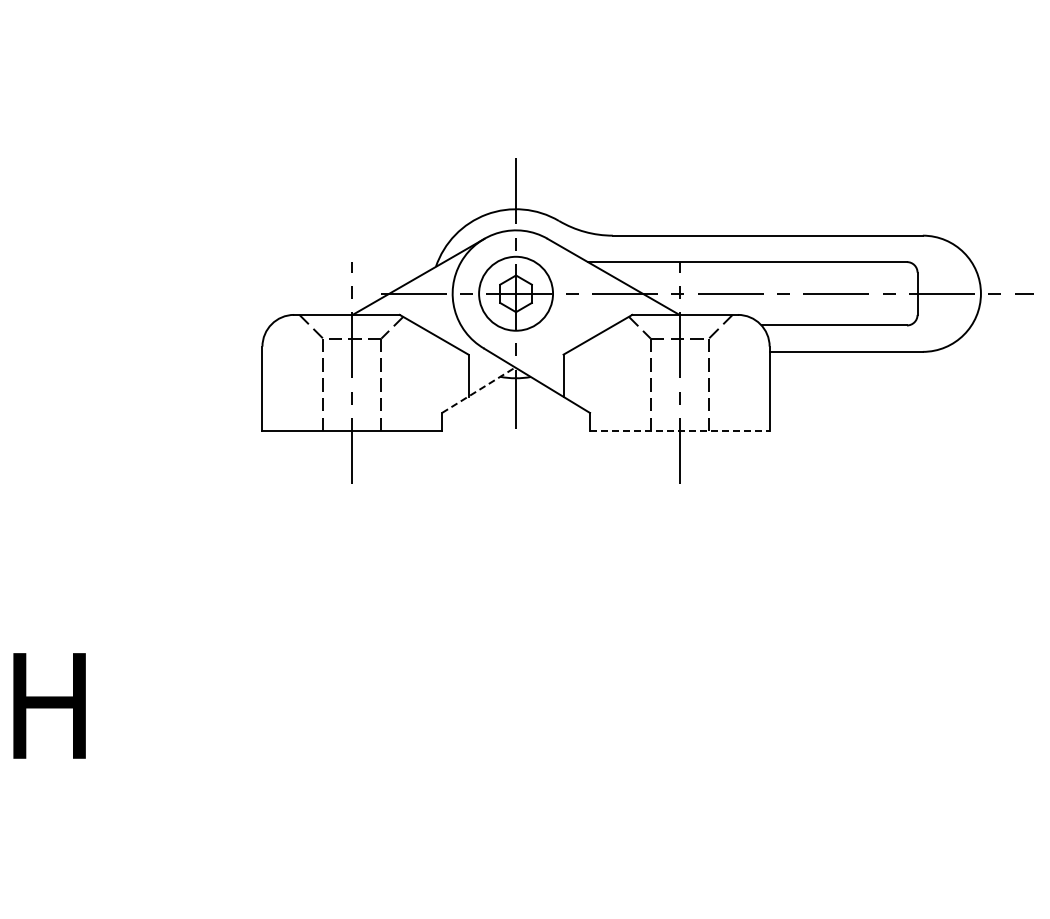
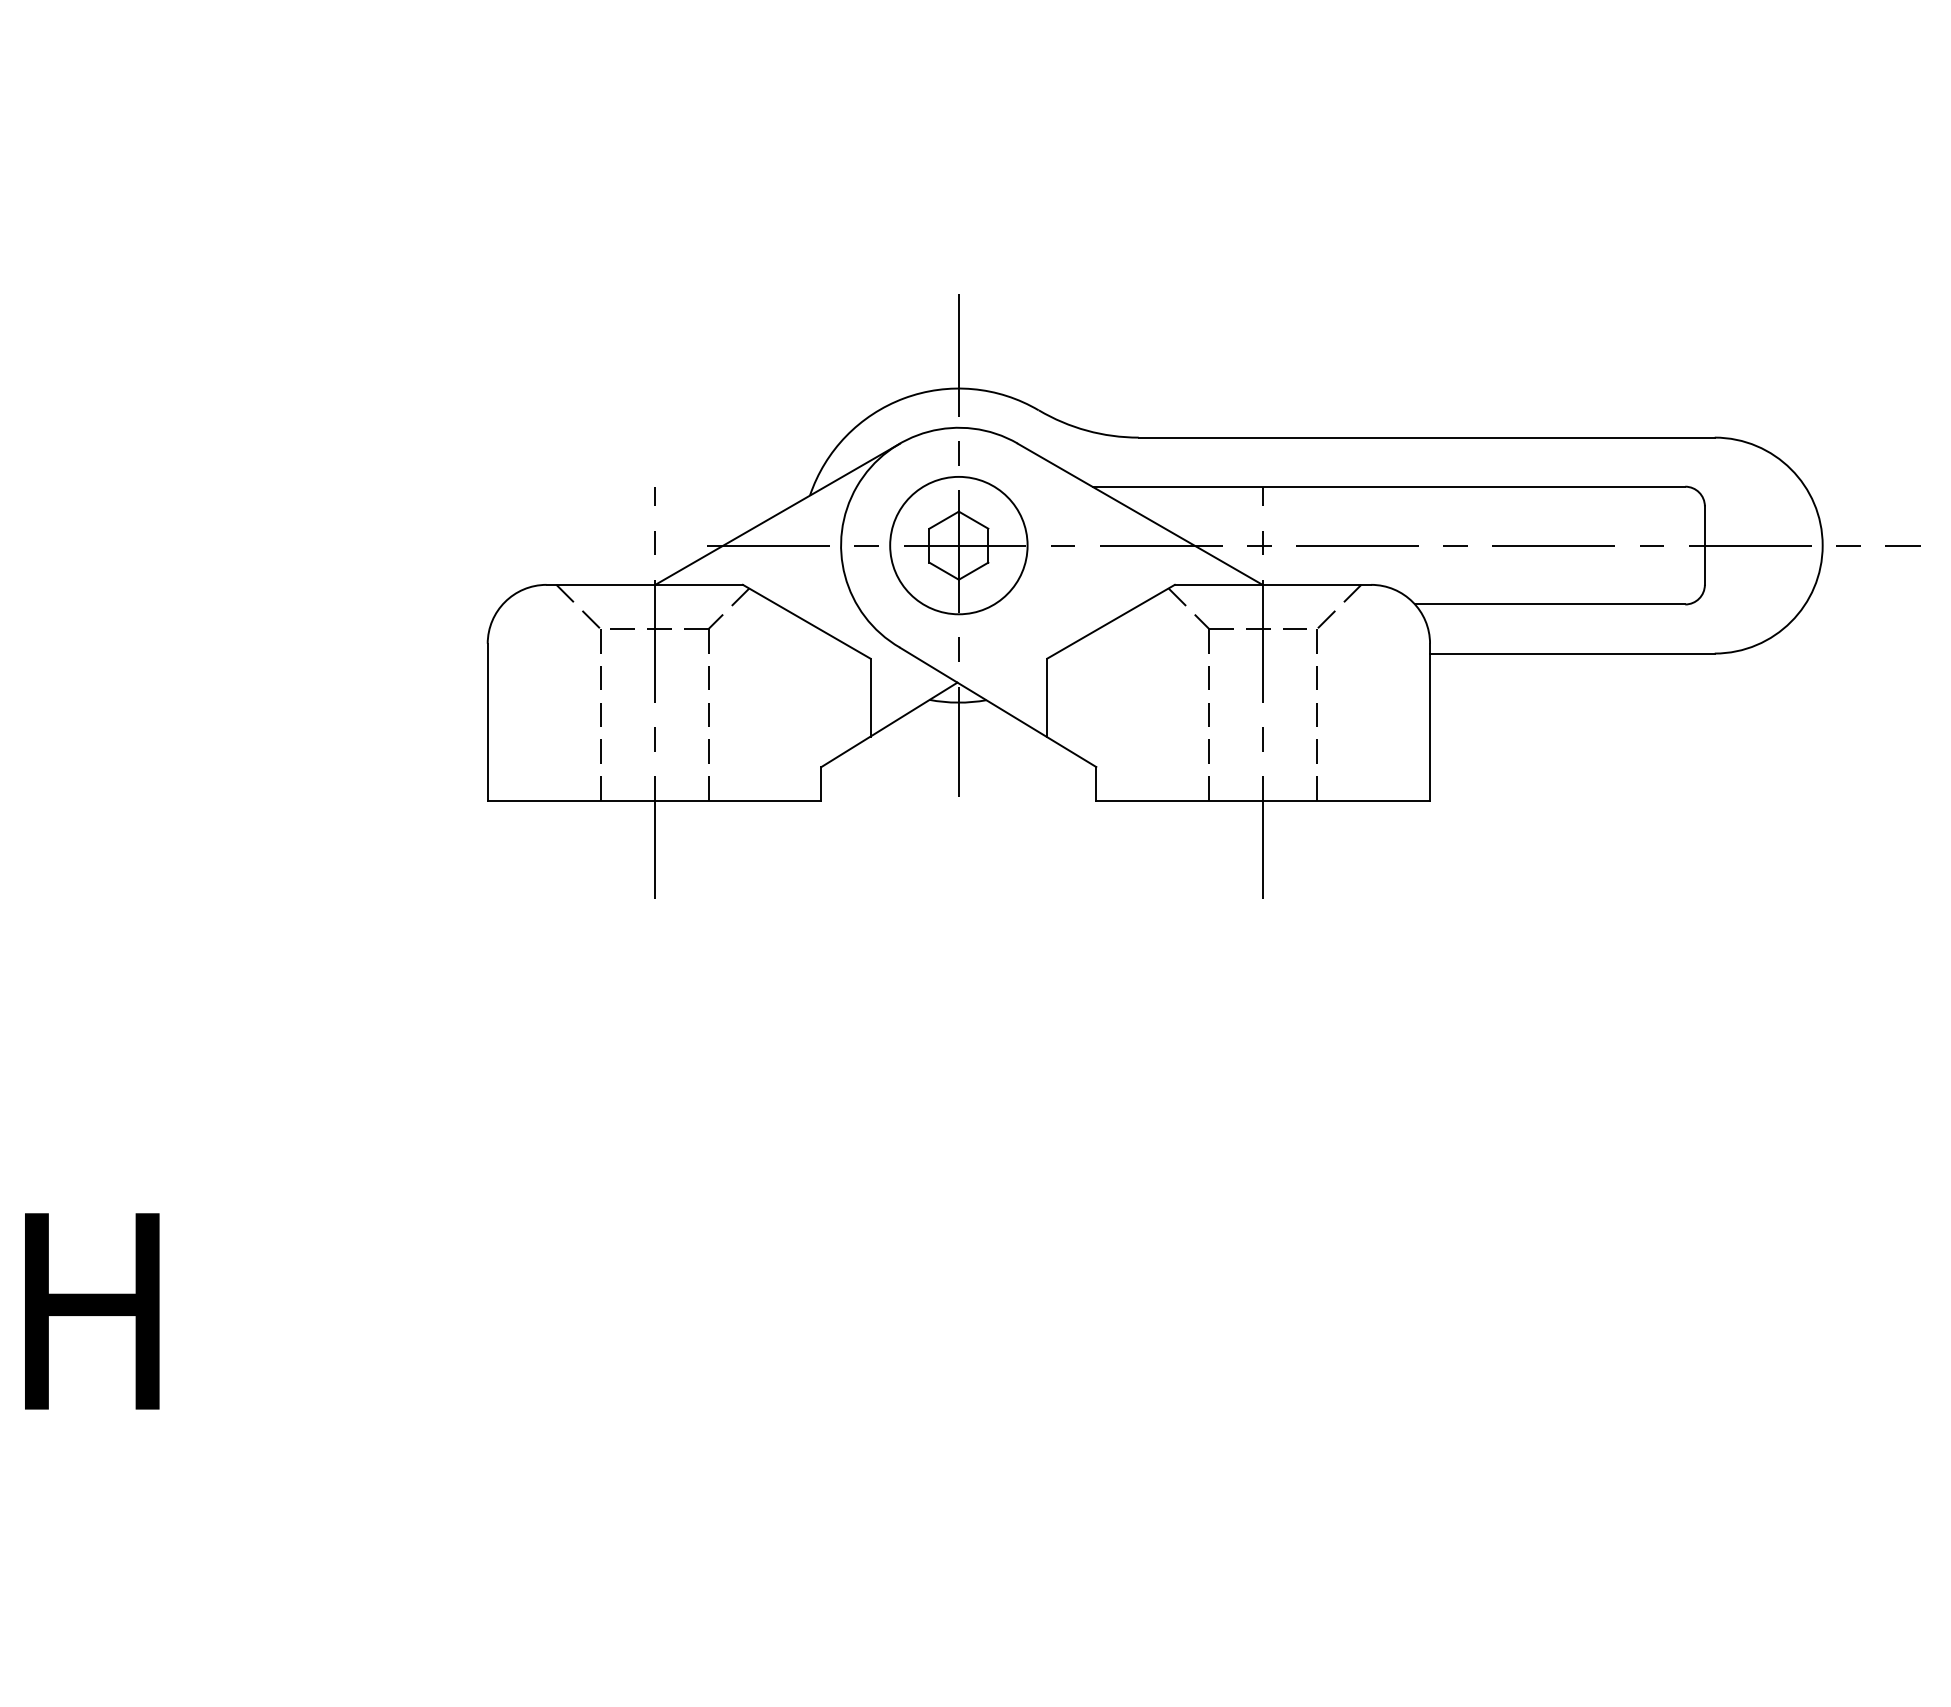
line: (479, 389) -> (890, 723), dashed -> solid
line: (679, 431) -> (1262, 801), dashed -> solid

